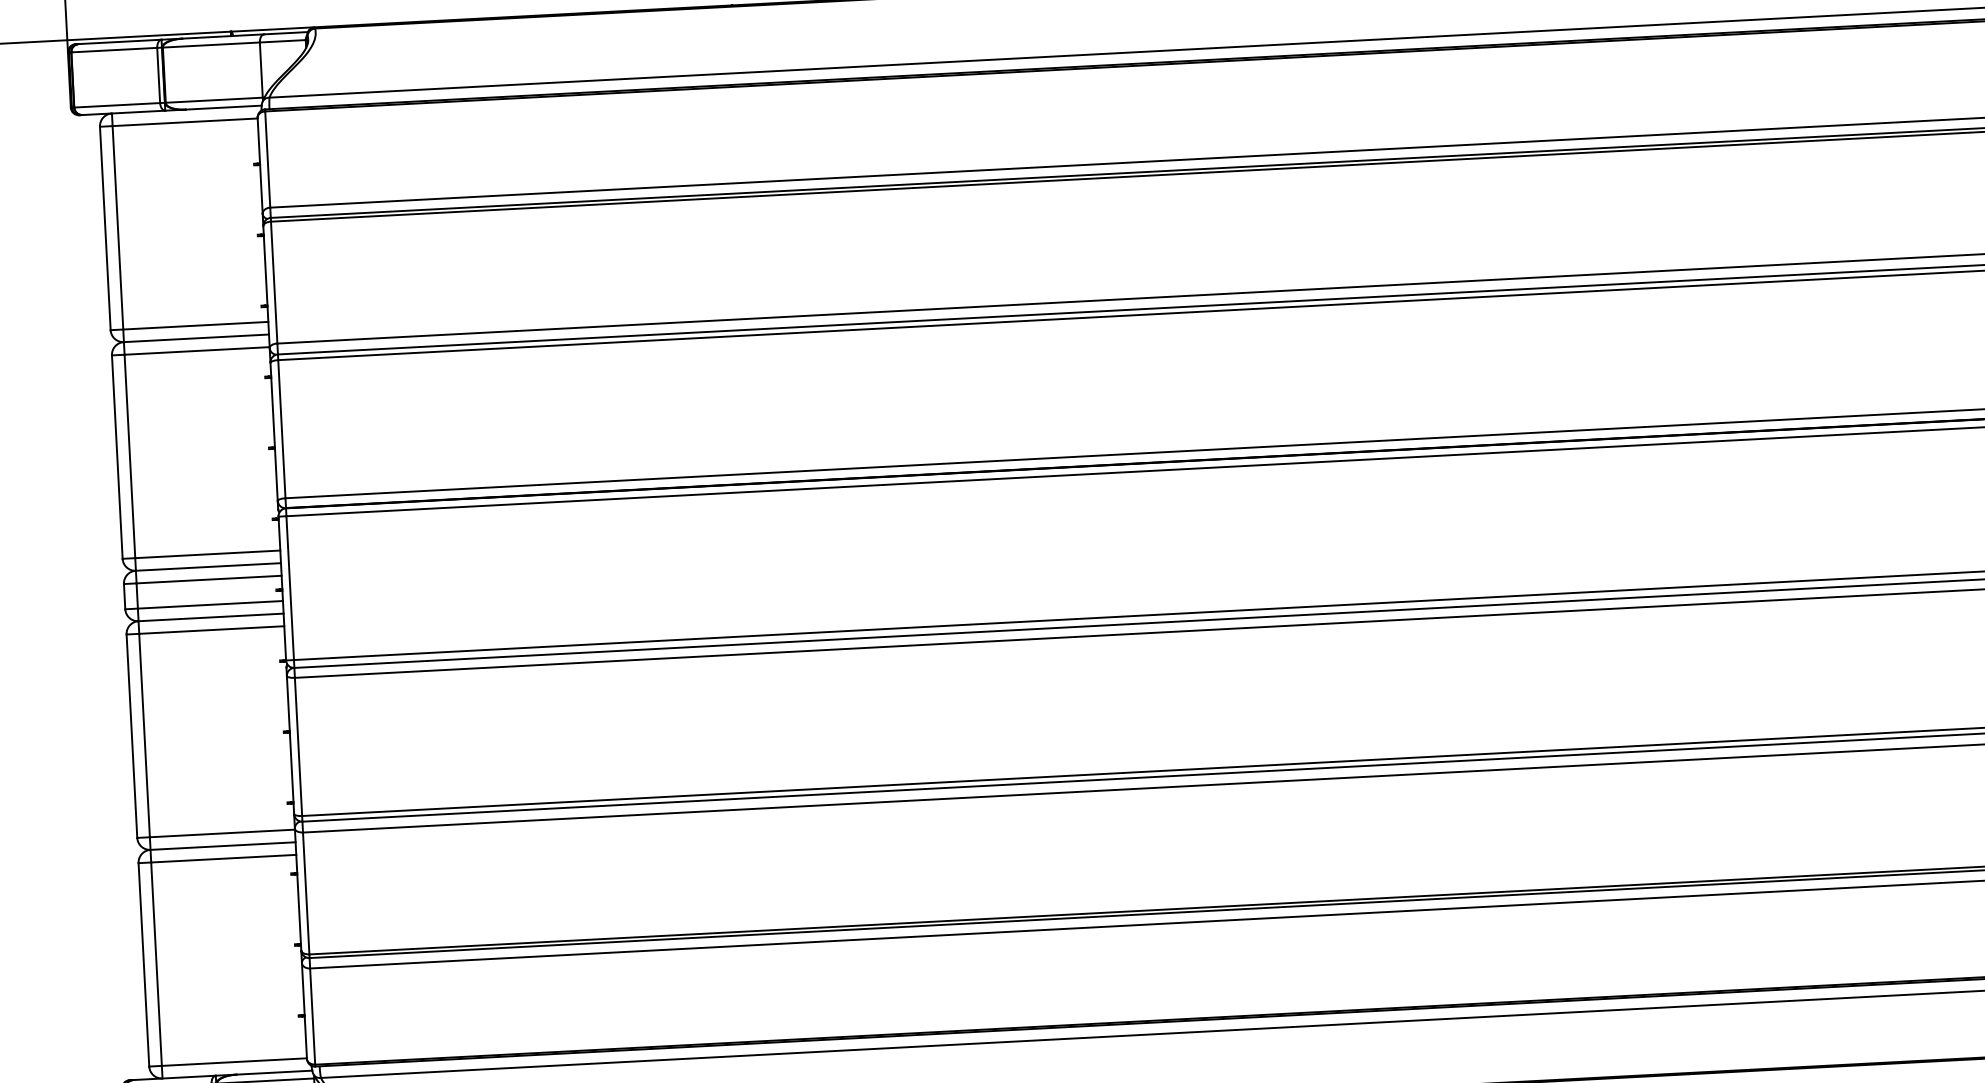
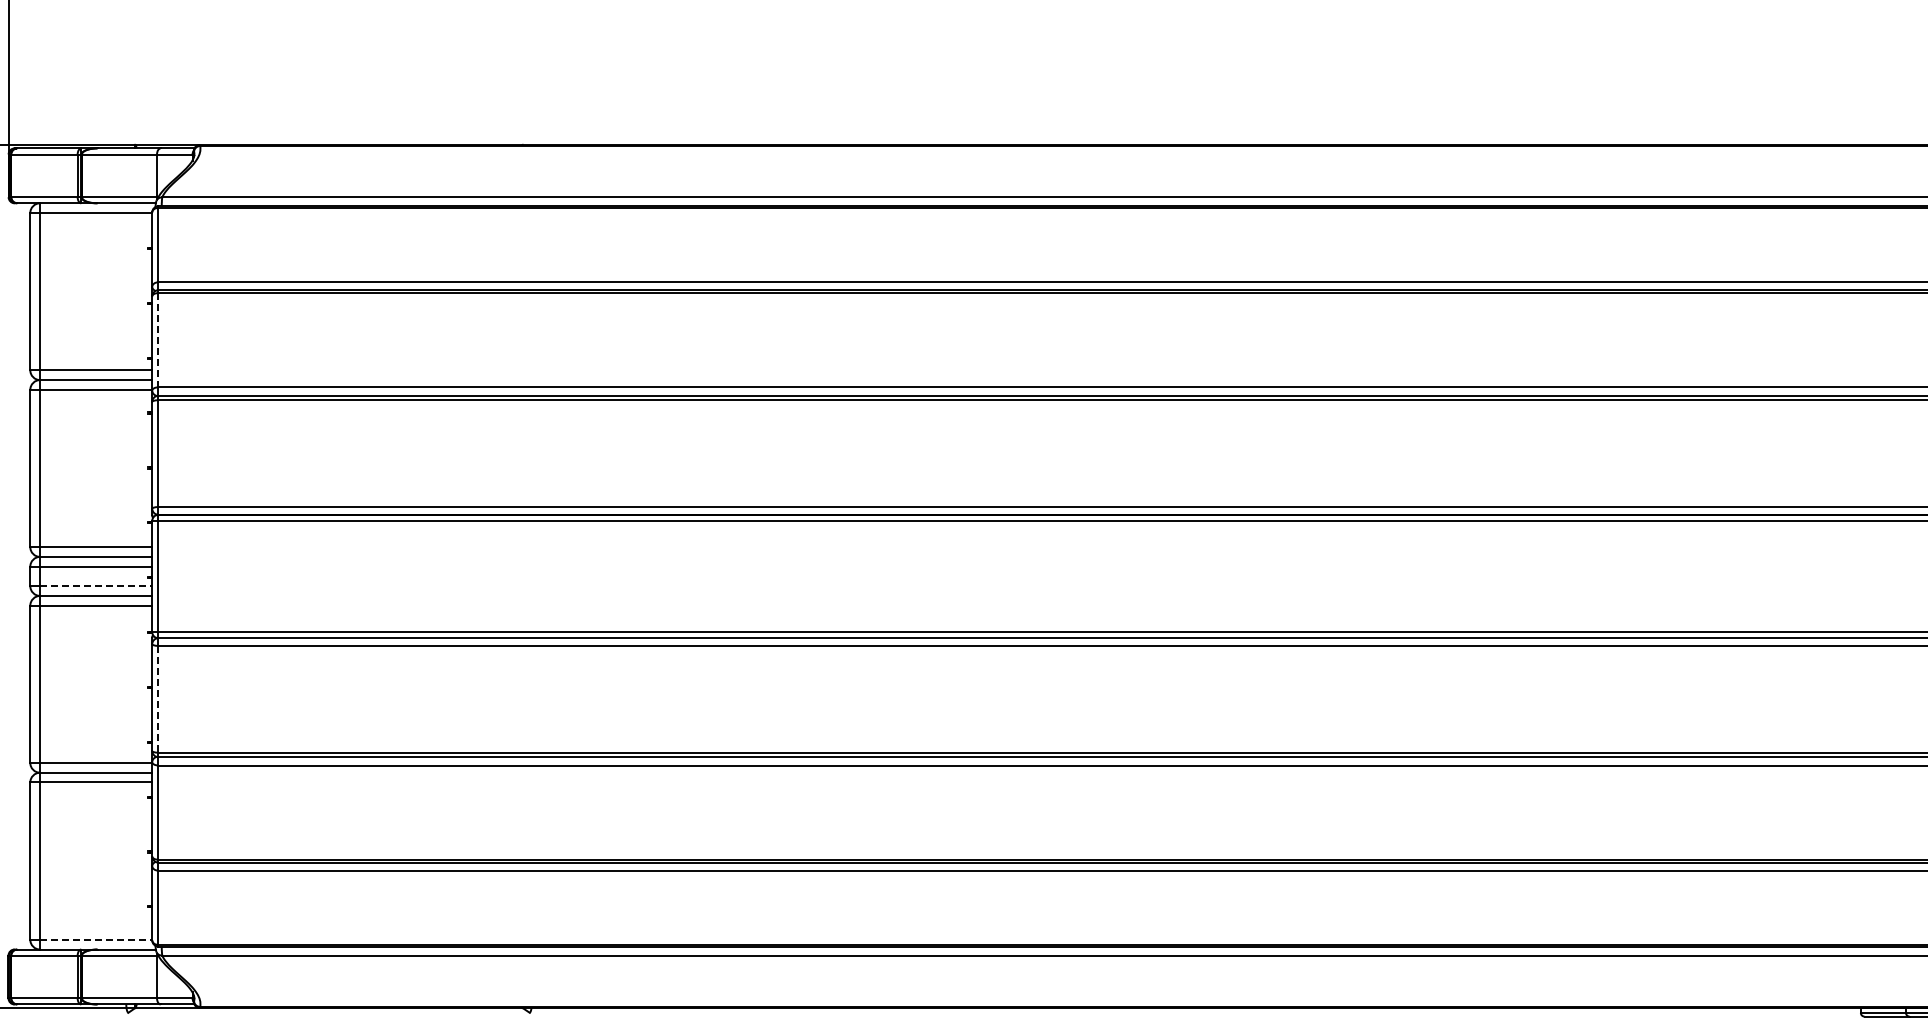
line: (274, 282) -> (158, 340), solid -> dashed
line: (210, 605) -> (96, 586), solid -> dashed
line: (298, 747) -> (158, 699), solid -> dashed
line: (234, 1061) -> (96, 939), solid -> dashed

